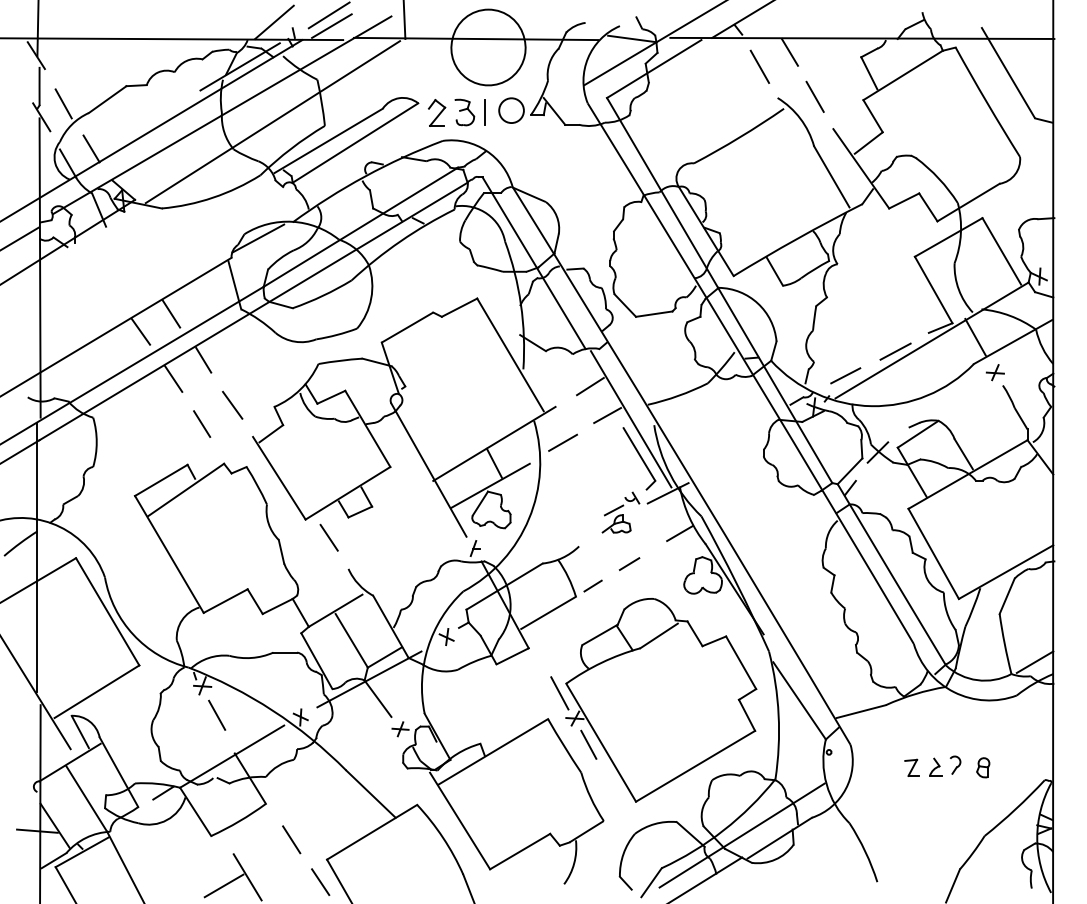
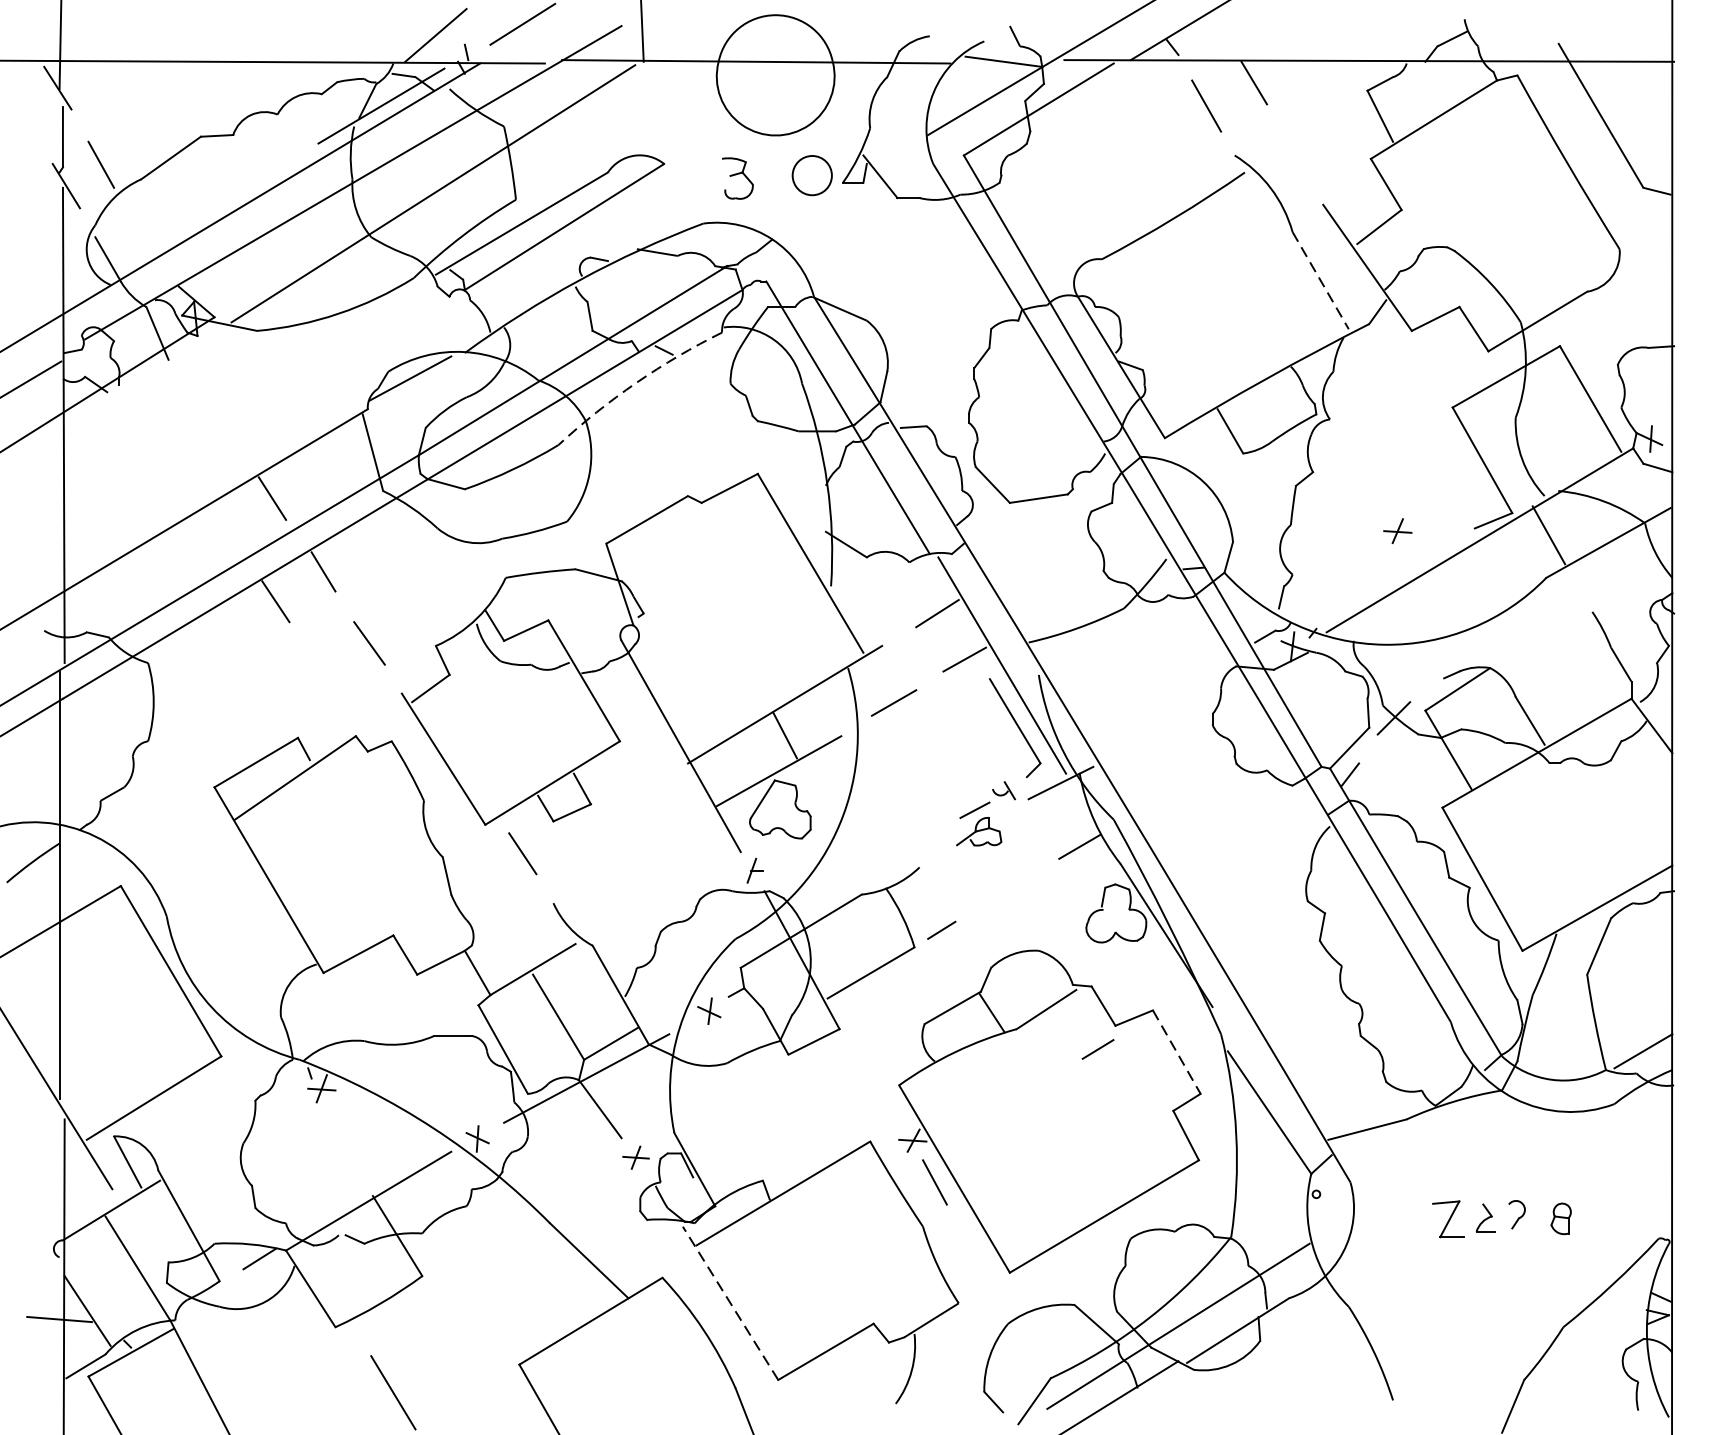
line: (331, 25) -> (526, 40), removed
line: (814, 96) -> (1293, 153), removed
part: (437, 112) -> (694, 178), removed
line: (484, 112) -> (769, 178), removed
line: (91, 148) -> (145, 235), removed
line: (832, 177) -> (1321, 281), solid -> dashed
arc: (400, 241) -> (635, 383), solid -> dashed
line: (140, 331) -> (223, 526), removed
line: (895, 351) -> (1421, 557), removed
part: (994, 372) -> (1396, 530), moved
line: (845, 375) -> (1342, 596), removed
line: (202, 423) -> (321, 672), removed
line: (629, 563) -> (1097, 1048), moved
line: (741, 663) -> (1177, 1053), solid -> dashed
line: (559, 693) -> (888, 1100), removed
line: (217, 714) -> (345, 1134), removed
part: (911, 767) -> (1447, 1218), size x1.4
line: (460, 821) -> (731, 1304), solid -> dashed
line: (291, 839) -> (462, 1332), removed
line: (320, 882) -> (508, 1400), removed
line: (223, 885) -> (354, 1405), removed

